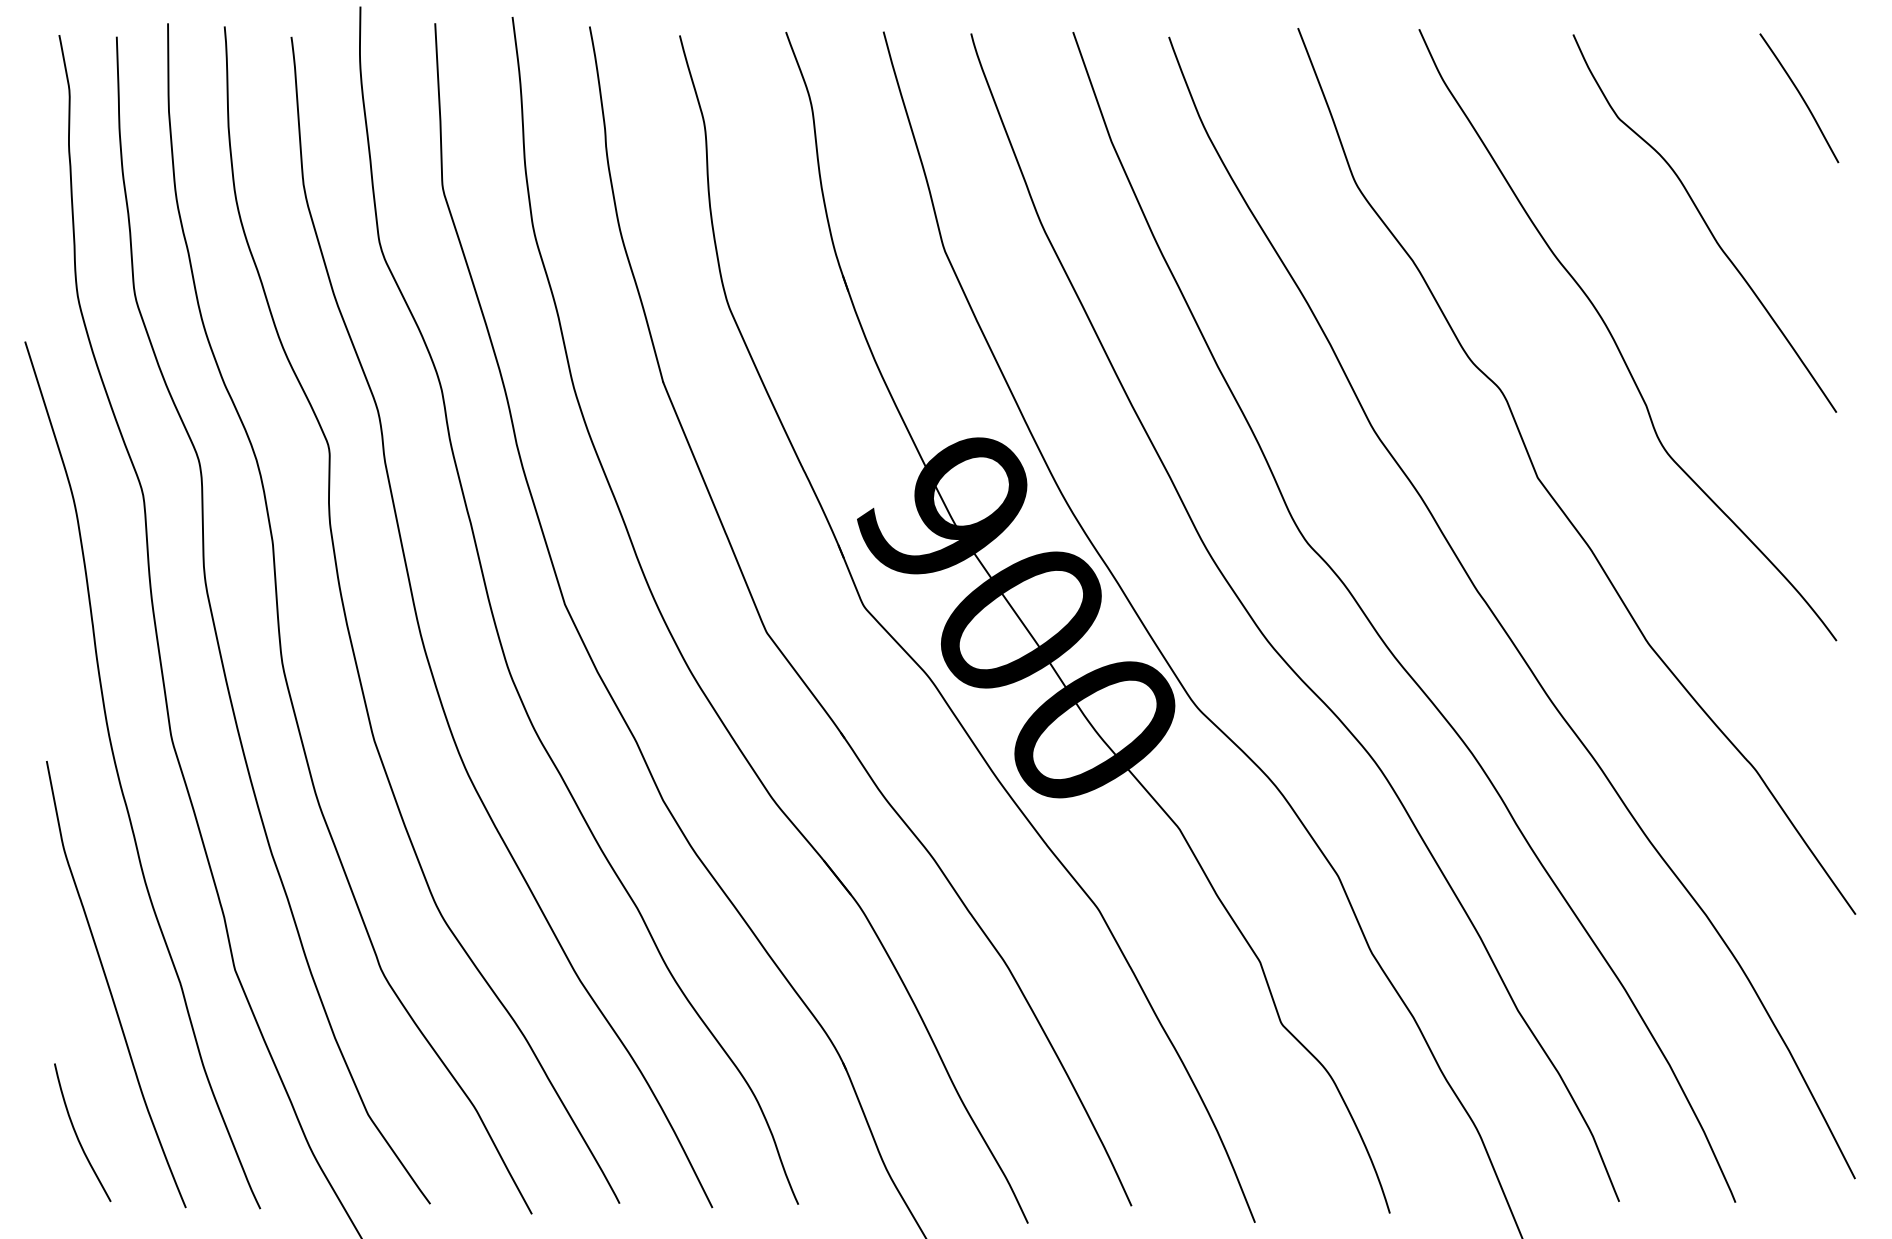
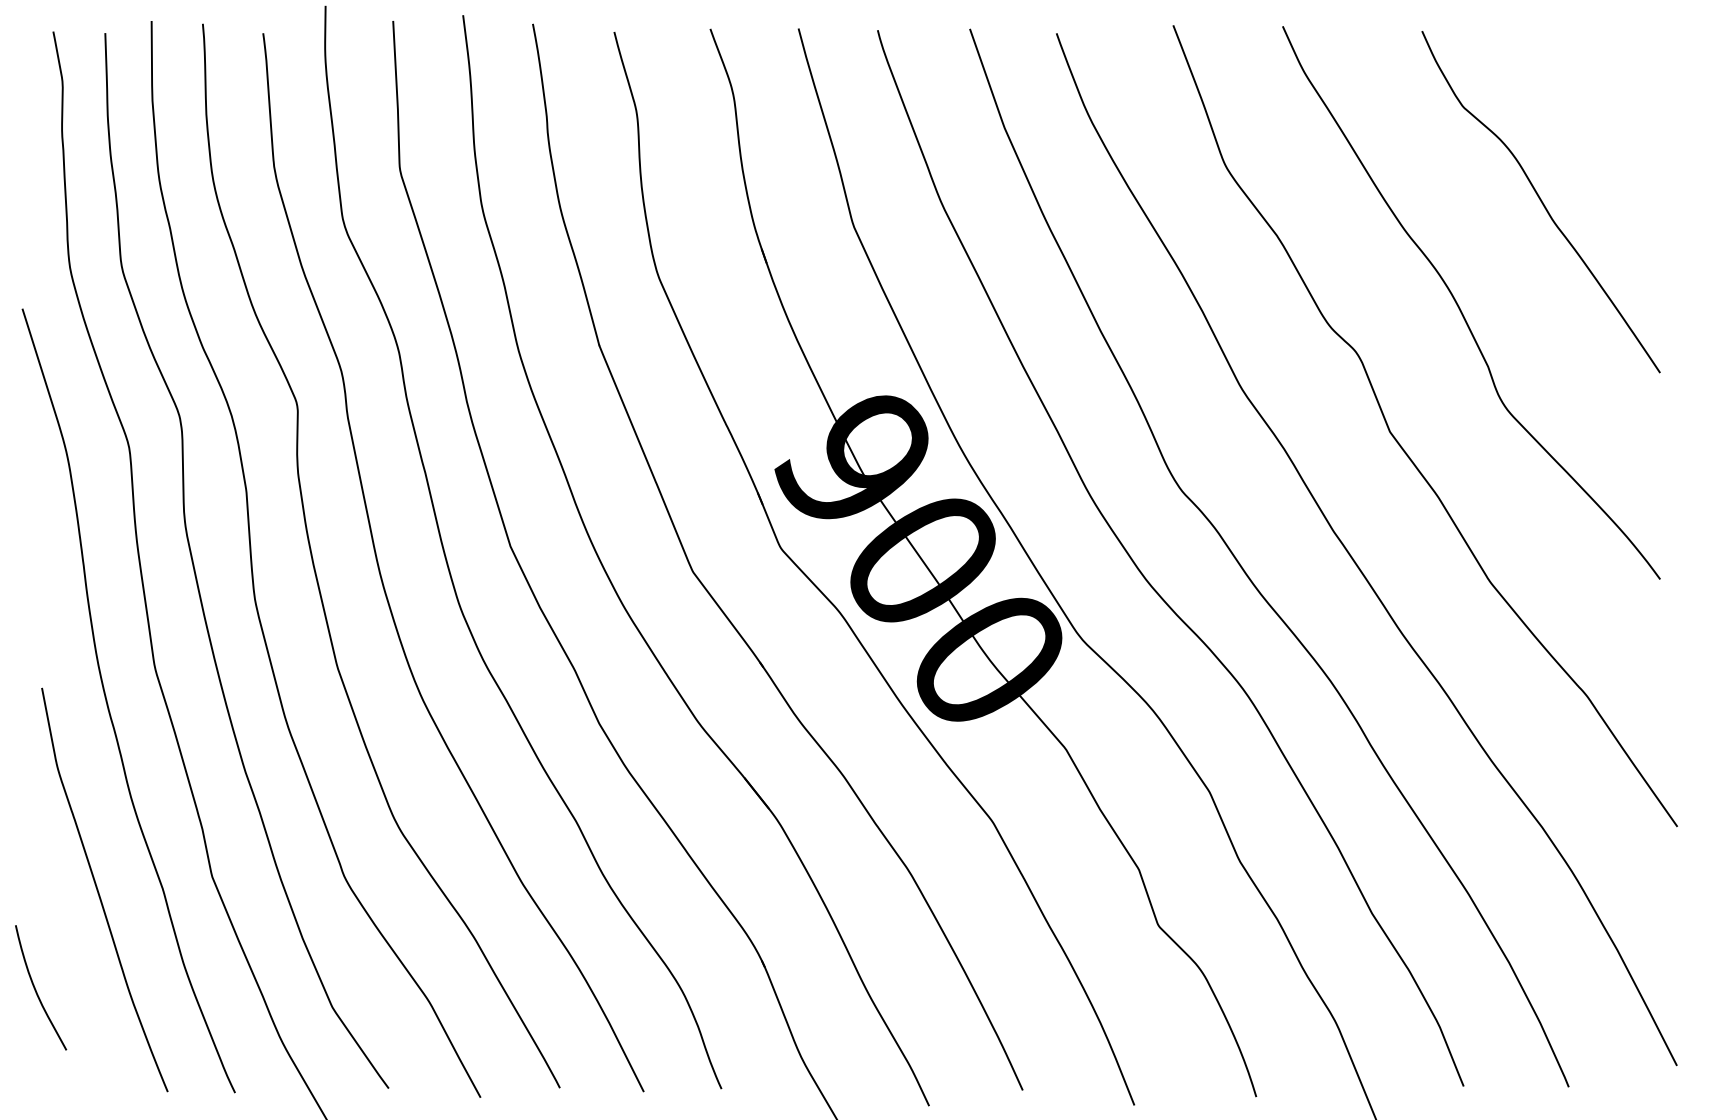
curve: (1801, 98) -> (1628, 88), removed
curve: (77, 1134) -> (36, 989), moved

